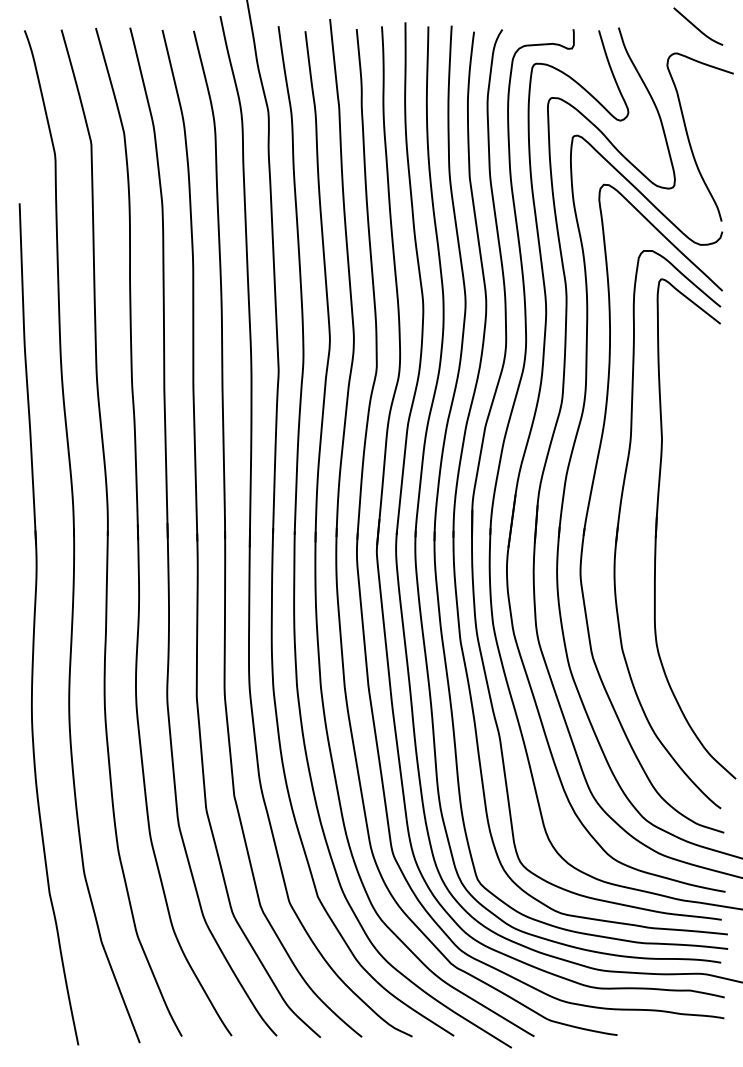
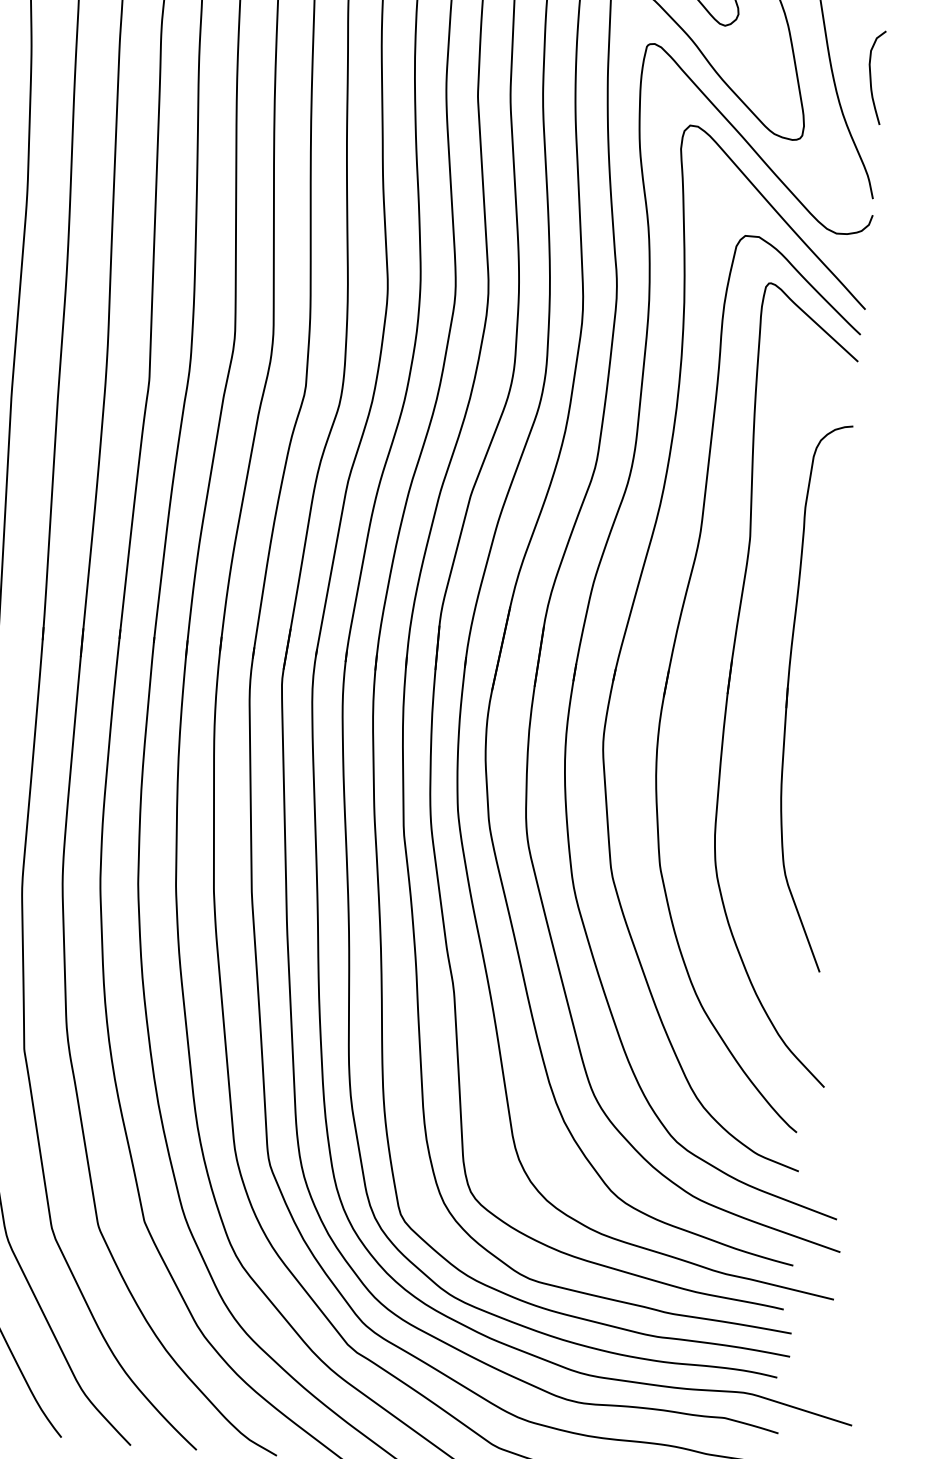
curve: (715, 146) -> (872, 78), added
part: (694, 538) -> (789, 699), added

